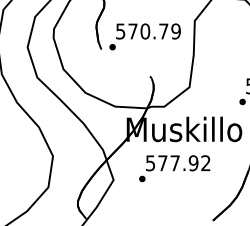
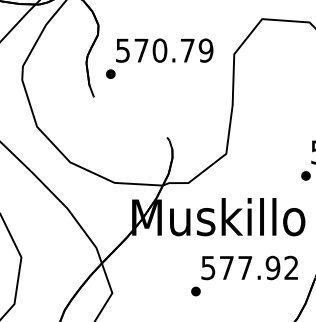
text: (144, 36) -> (158, 58), moved
text: (174, 168) -> (244, 275), moved

